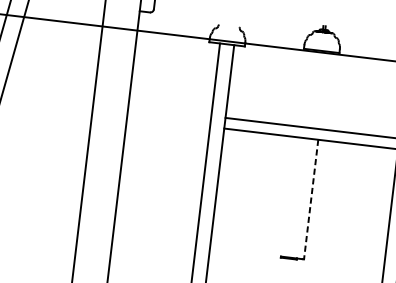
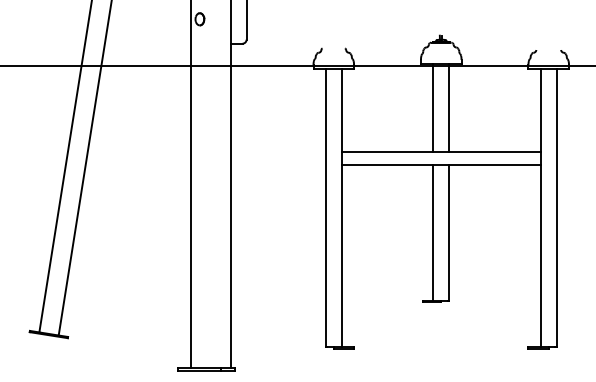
line: (310, 88) -> (433, 107), added
line: (324, 89) -> (449, 107), added
line: (297, 197) -> (433, 232), added
line: (311, 200) -> (449, 233), dashed -> solid

